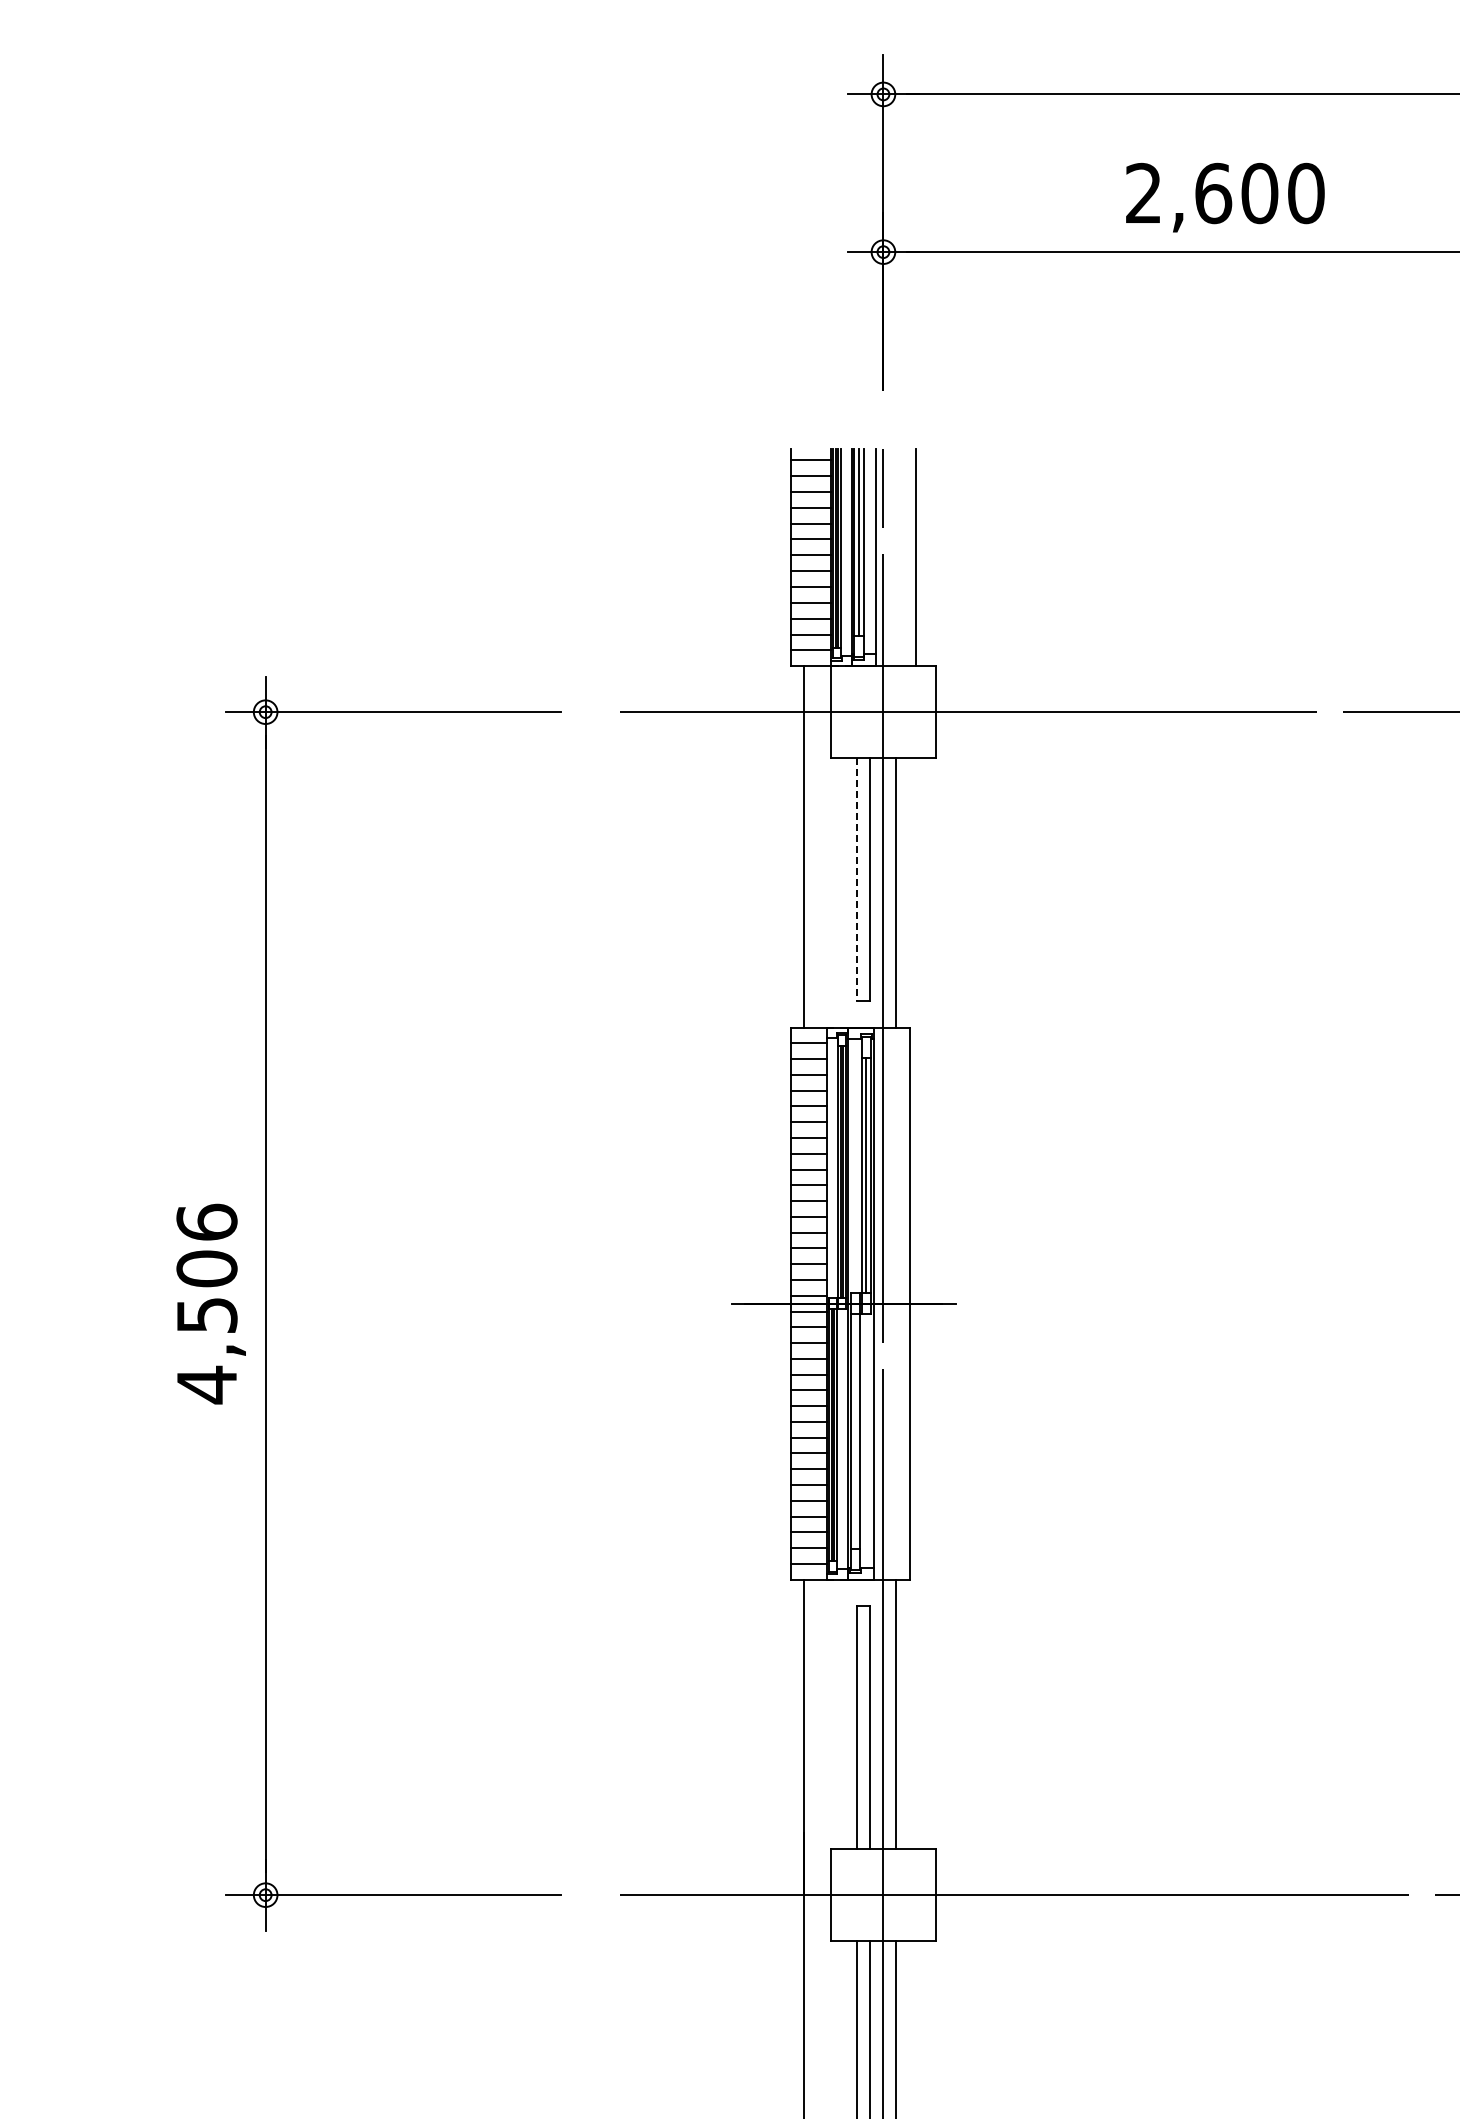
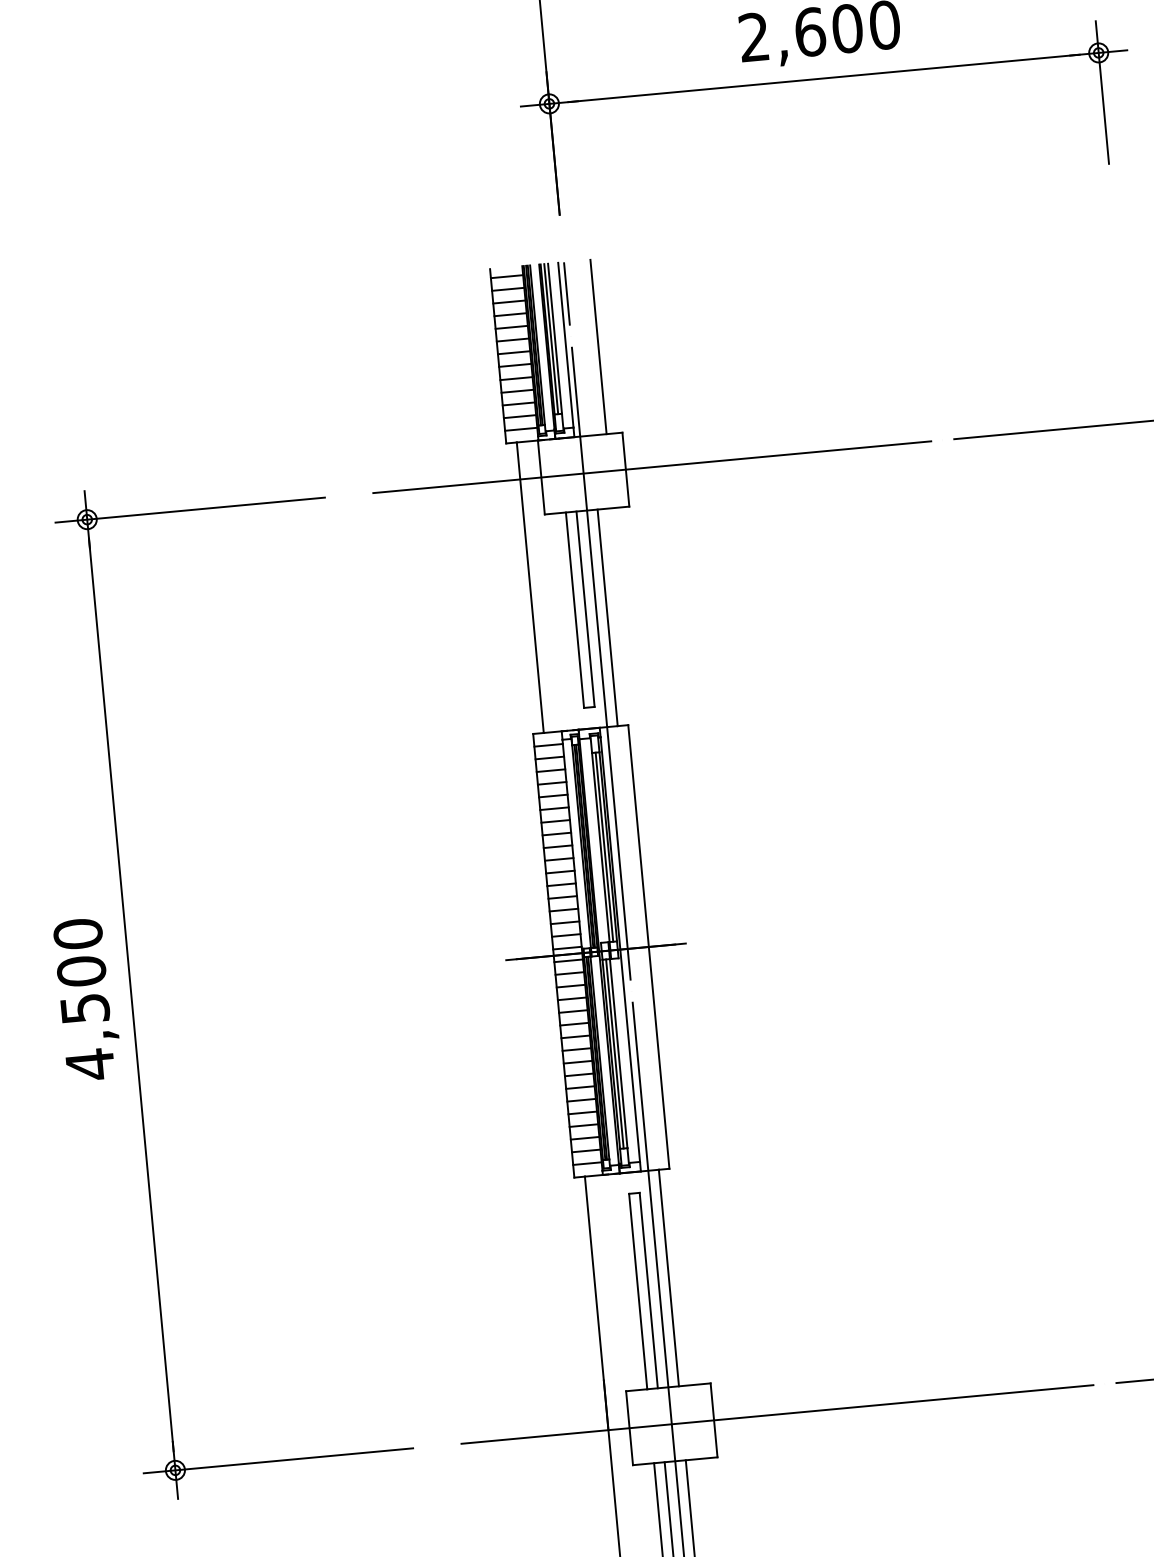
line: (857, 879) -> (575, 610), dashed -> solid
text: (206, 1221) -> (77, 933), 4,506 -> 4,500
line: (855, 1431) -> (614, 1053), added

